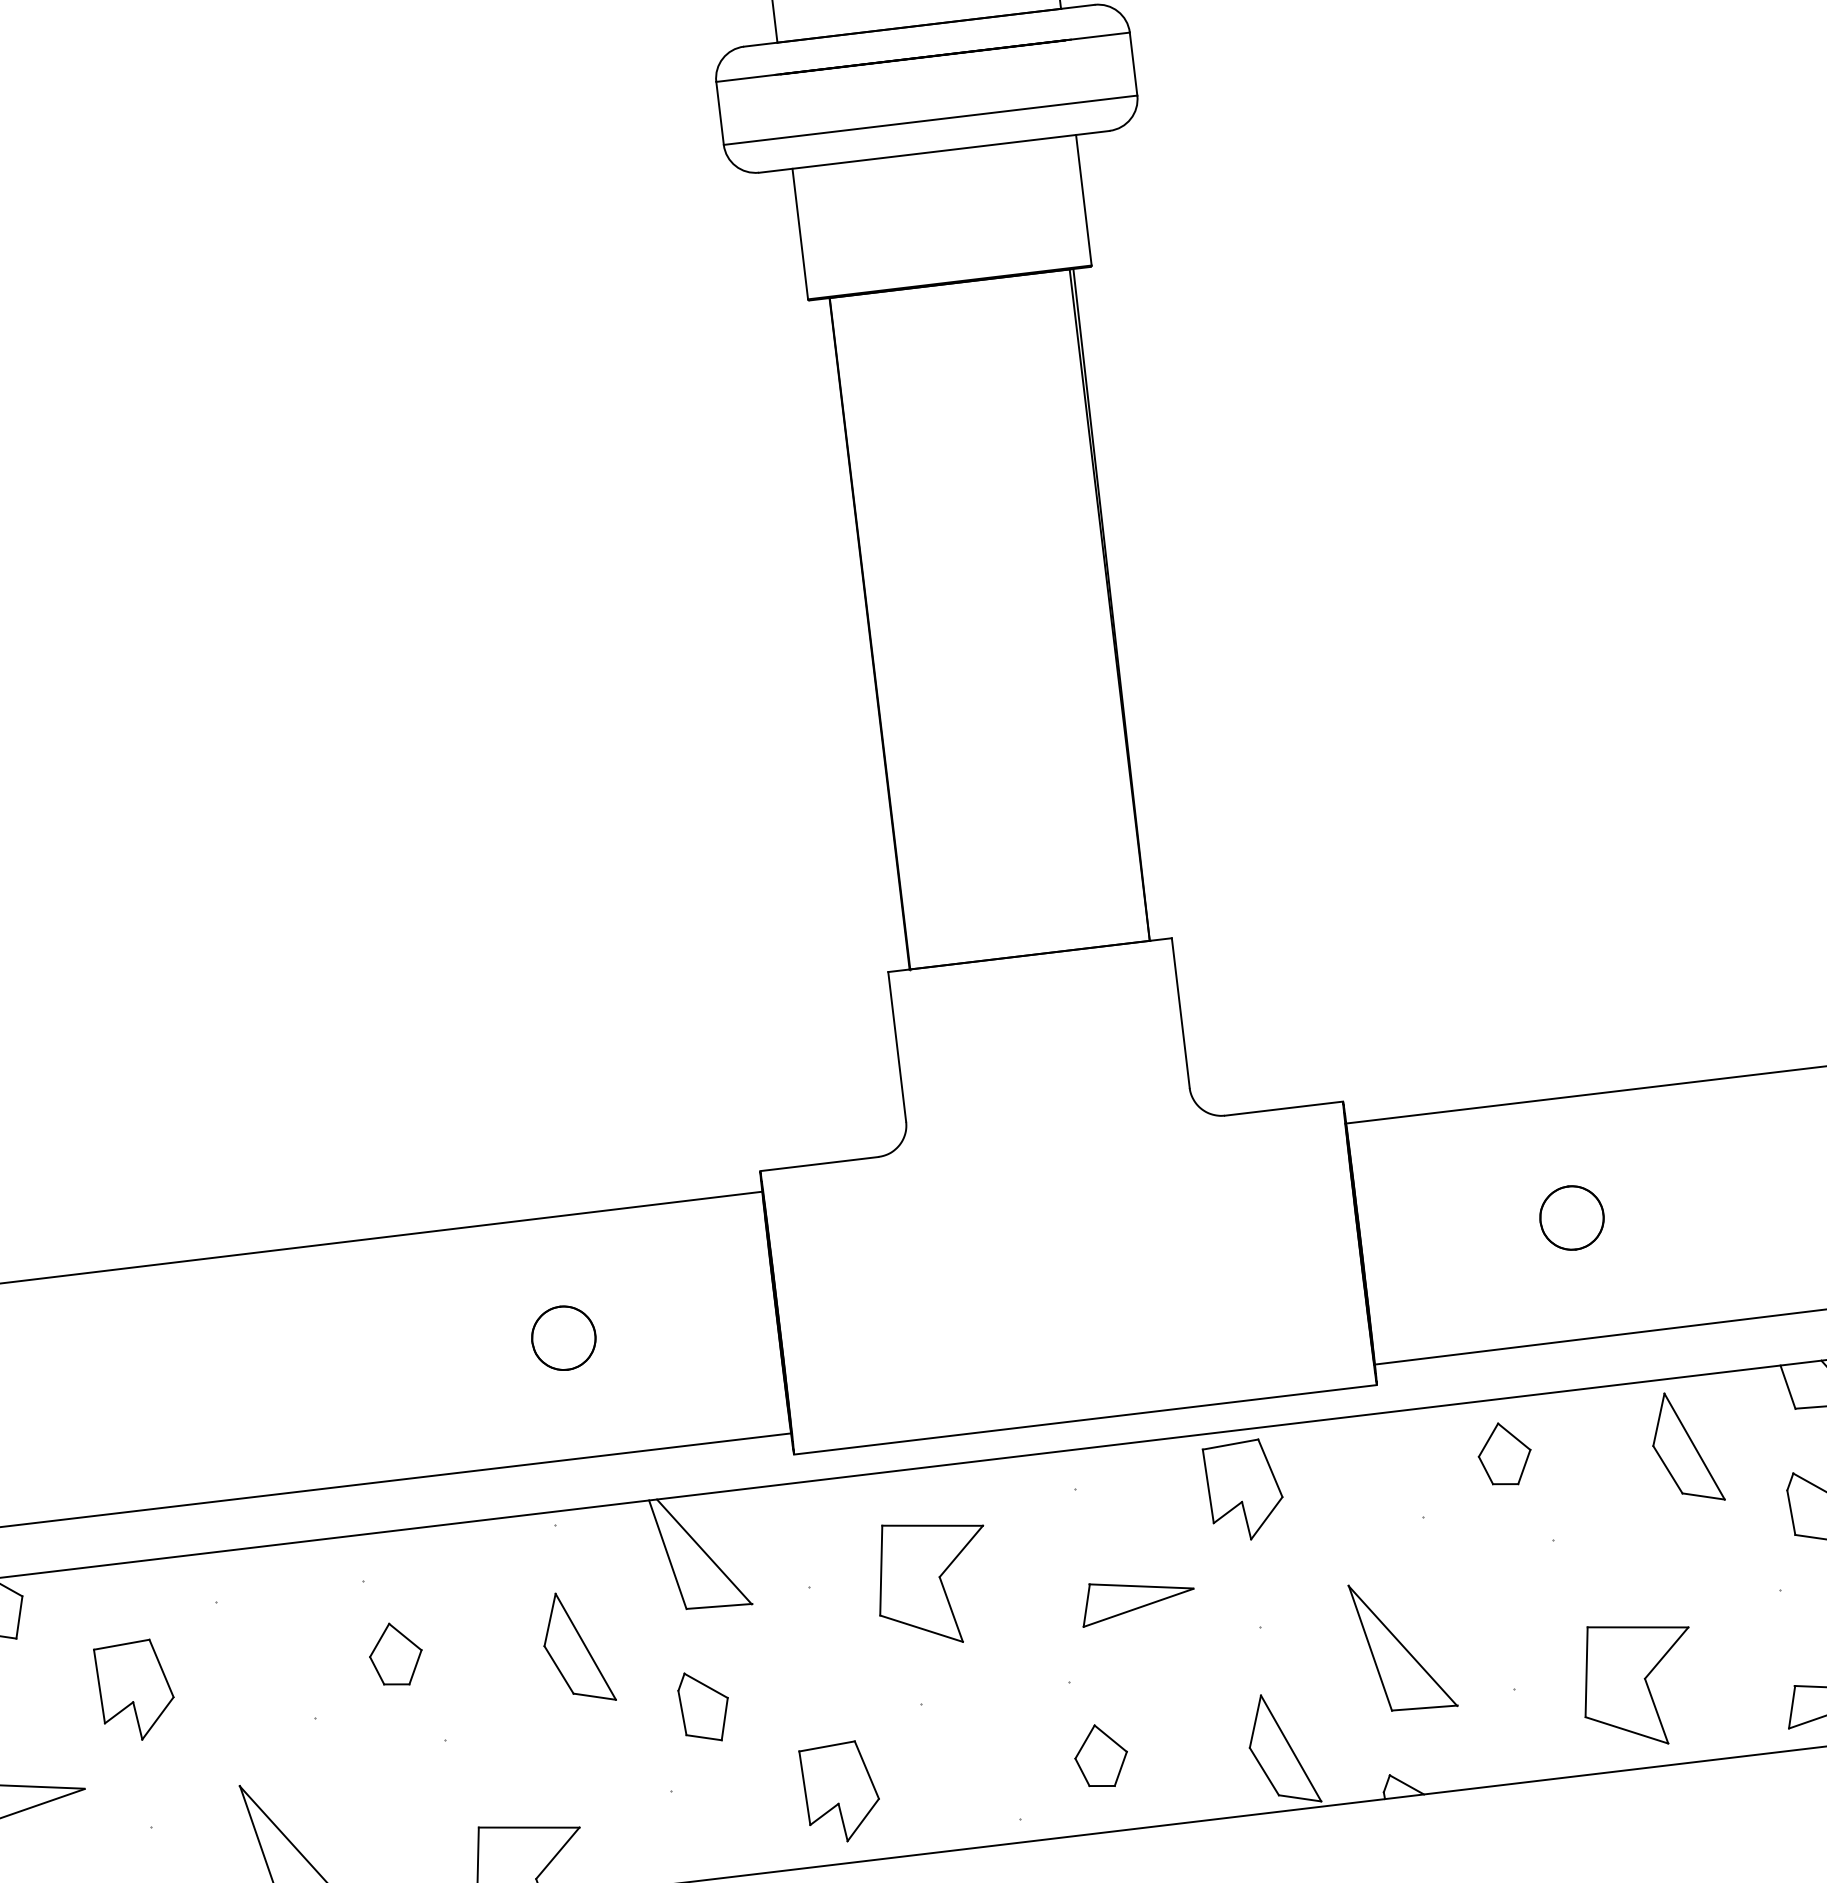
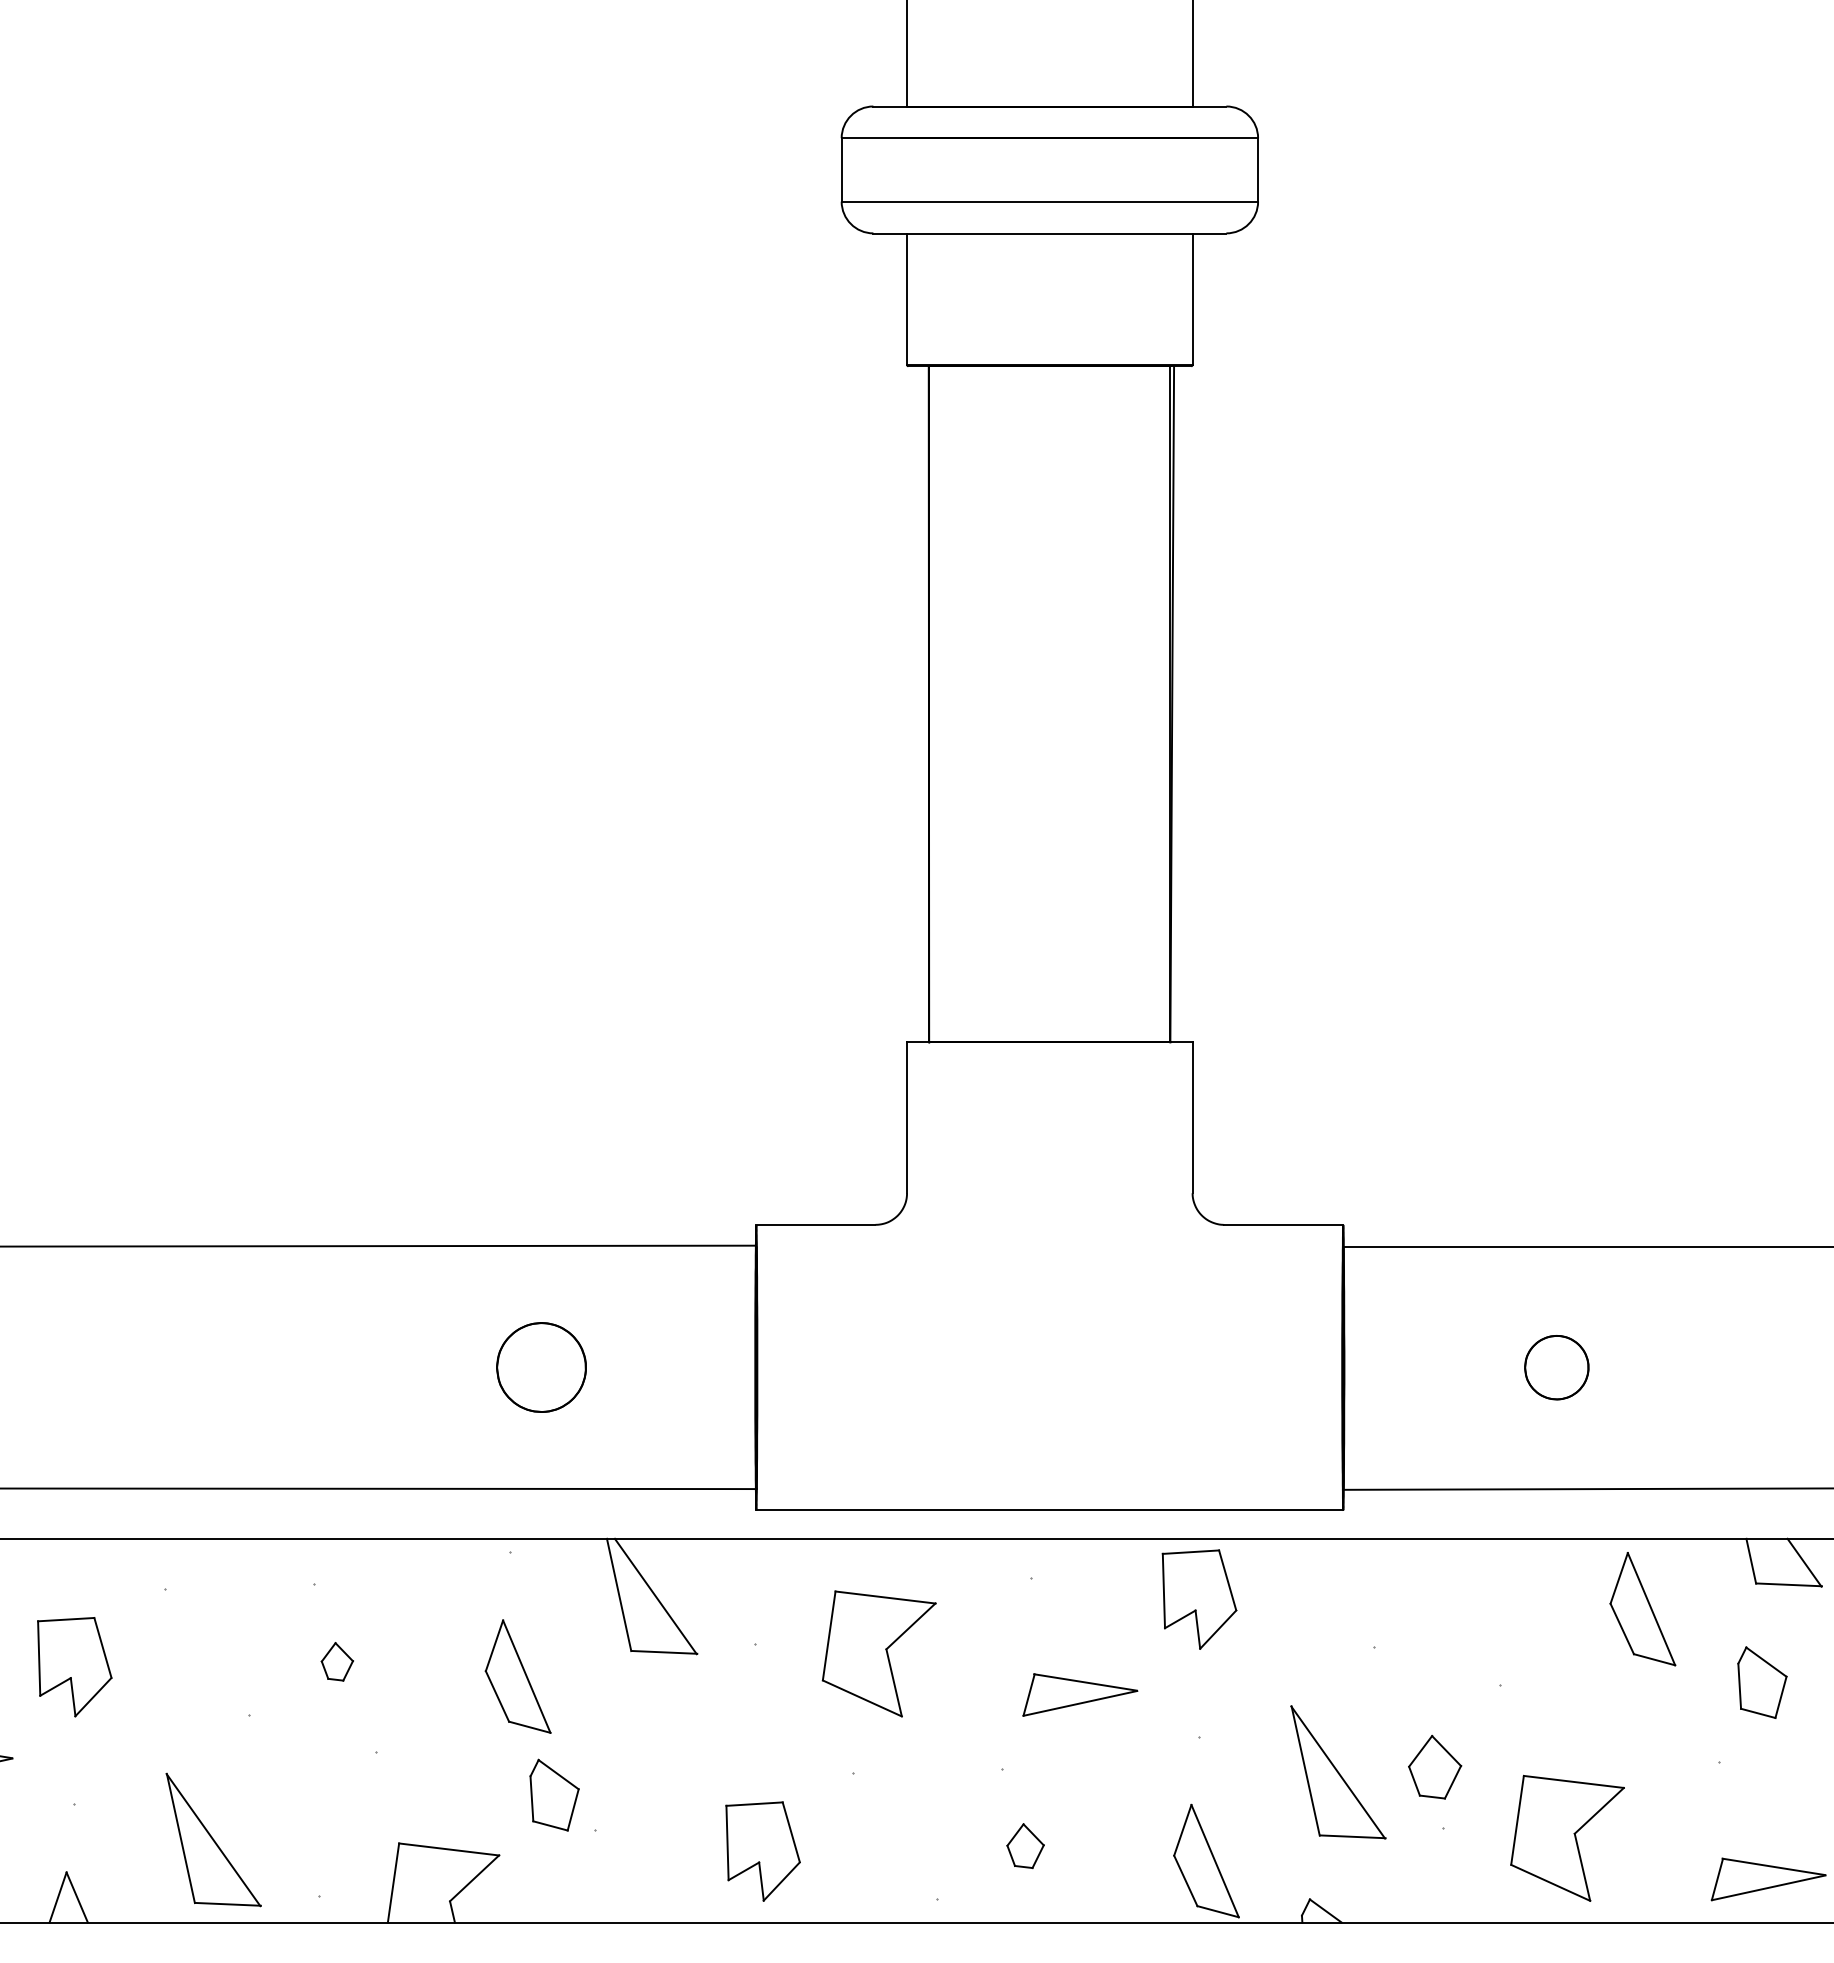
part: (563, 1338) -> (541, 1367), size x1.4
part: (1505, 1453) -> (1435, 1766), moved
part: (396, 1654) -> (337, 1661), size x0.6
part: (704, 1706) -> (554, 1794), moved
part: (1101, 1755) -> (1025, 1845), size x0.7

